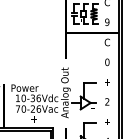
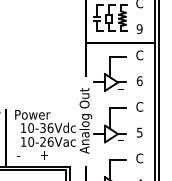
part: (84, 56) -> (109, 73), added
text: (107, 61) -> (139, 80), 0 -> 6
text: (107, 81) -> (139, 106), + -> C
text: (107, 101) -> (139, 132), 2 -> 5
text: (17, 108) -> (23, 141), 70-26Vac -> 10-26Vac
text: (107, 121) -> (139, 158), + -> C

